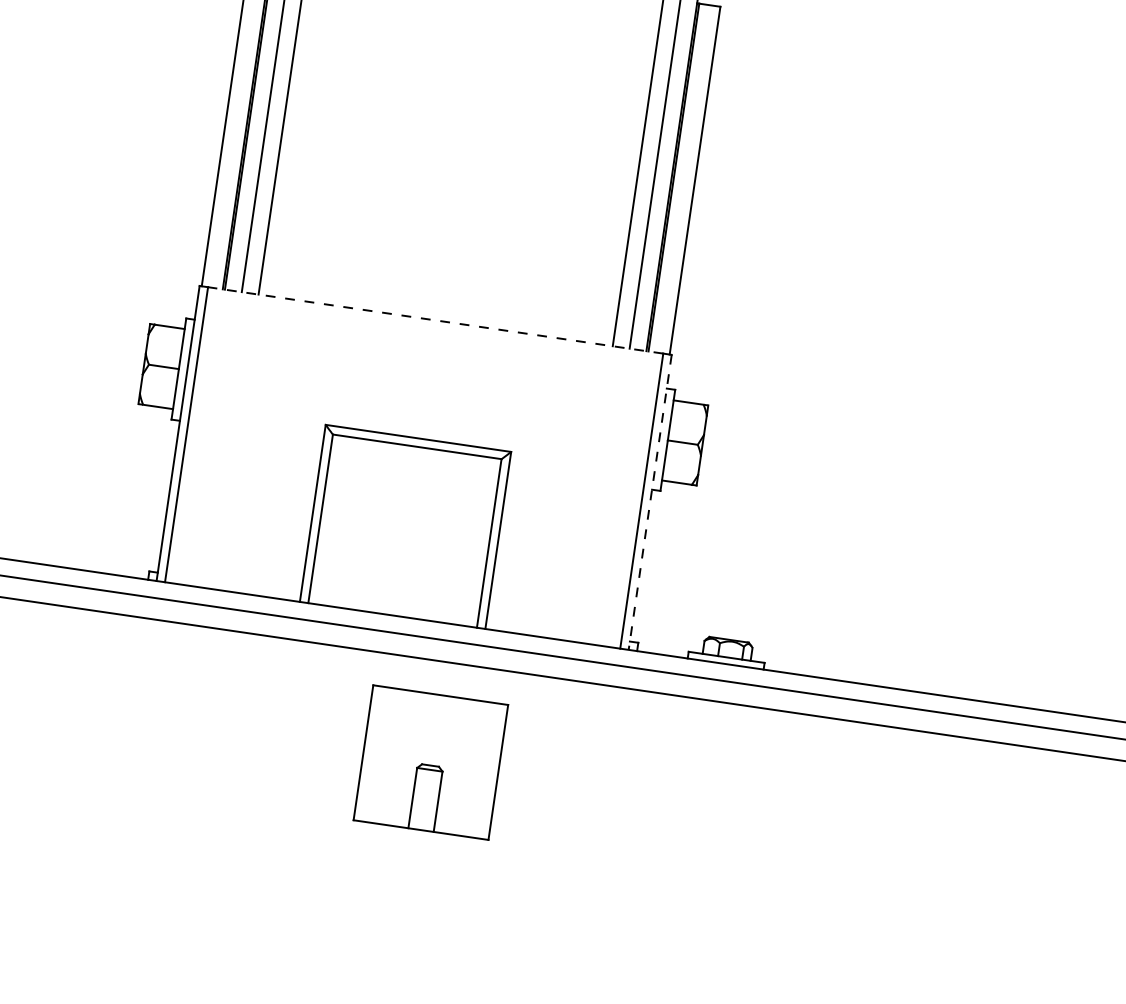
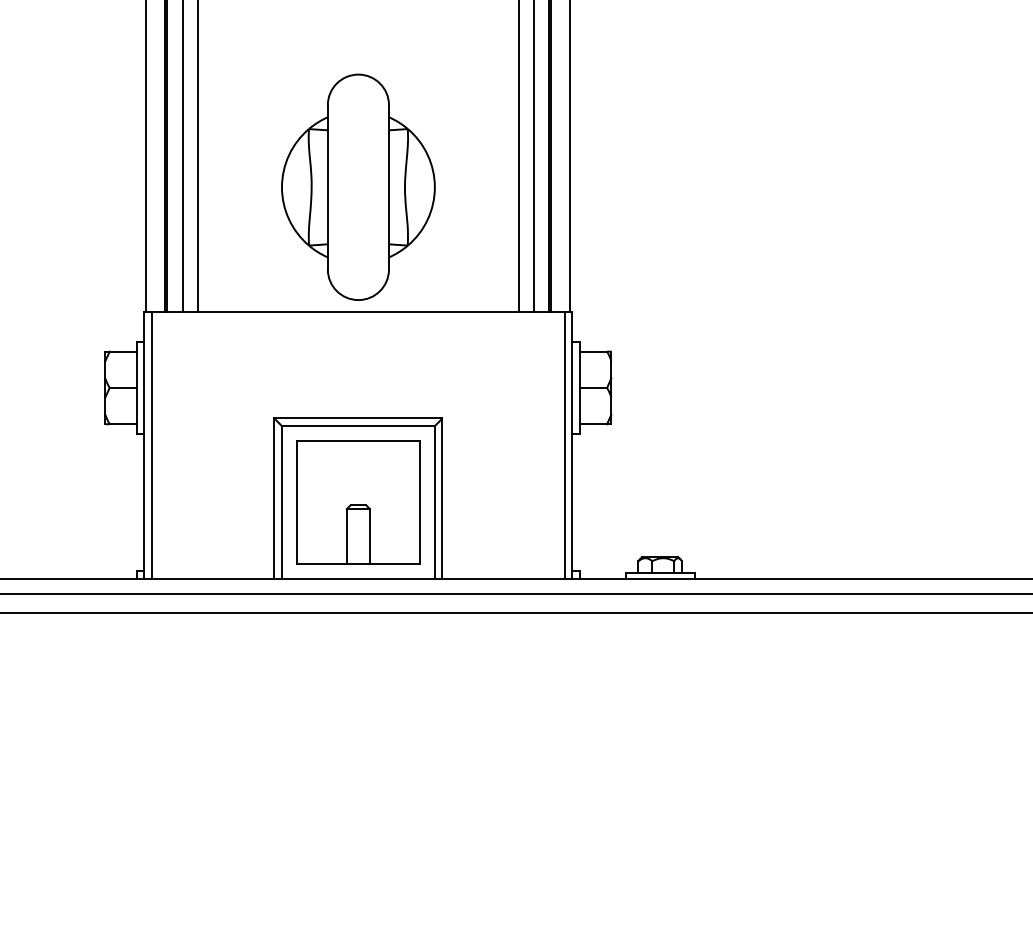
part: (455, 182) -> (358, 186), added
line: (434, 320) -> (357, 311), dashed -> solid
line: (650, 502) -> (572, 445), dashed -> solid
part: (431, 762) -> (358, 502), moved

